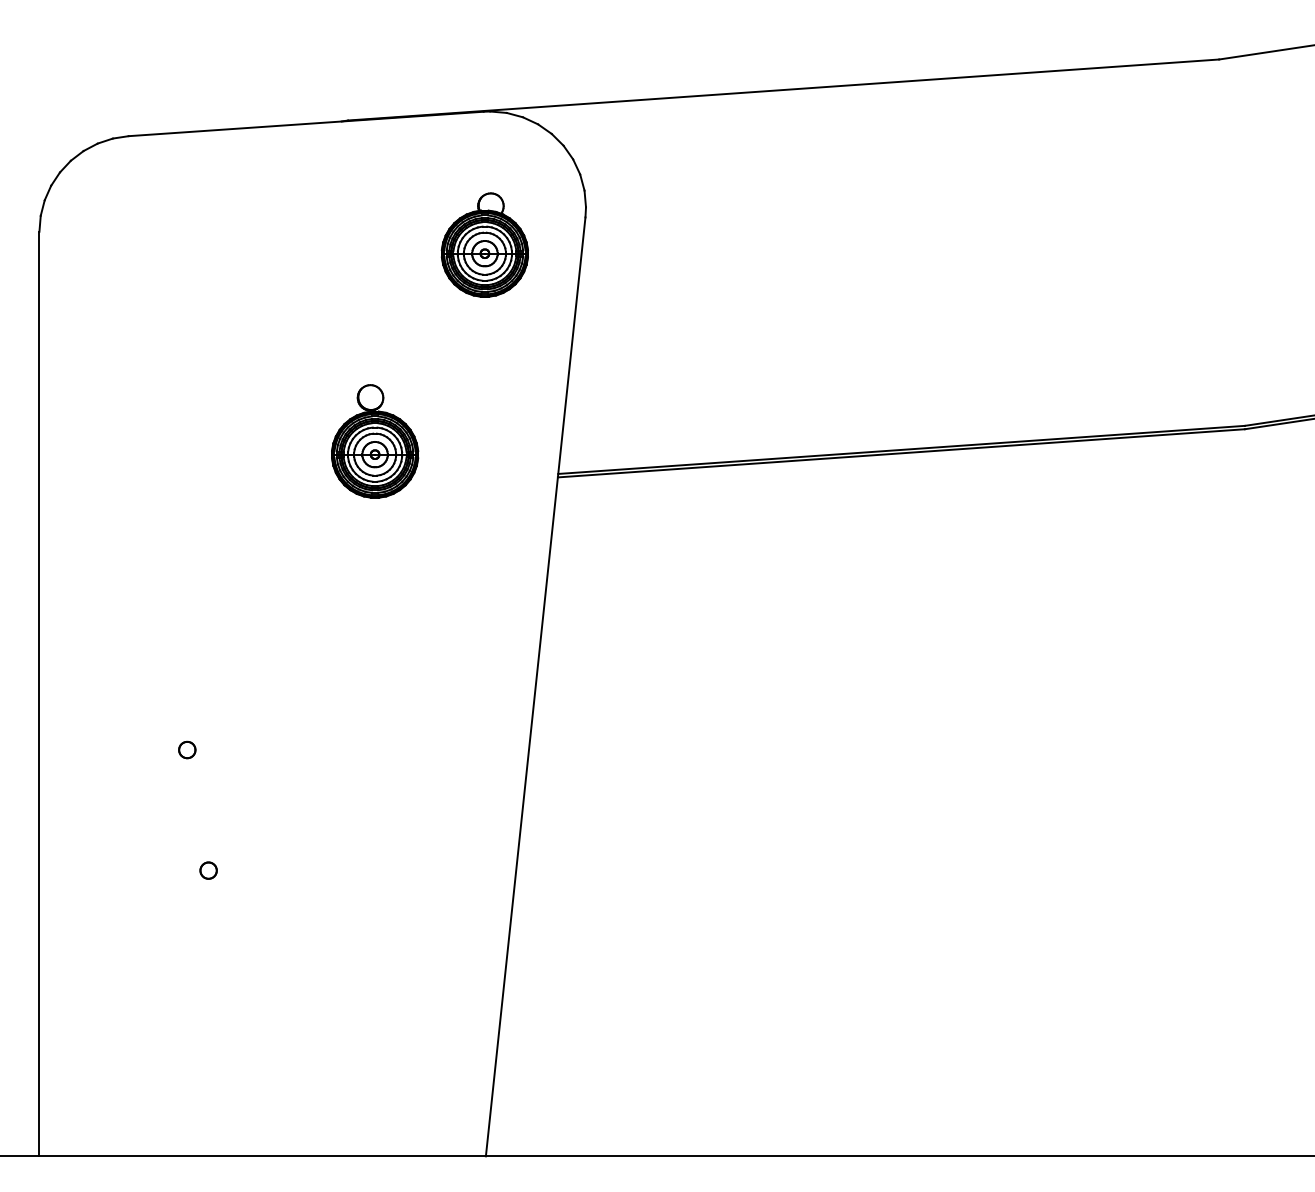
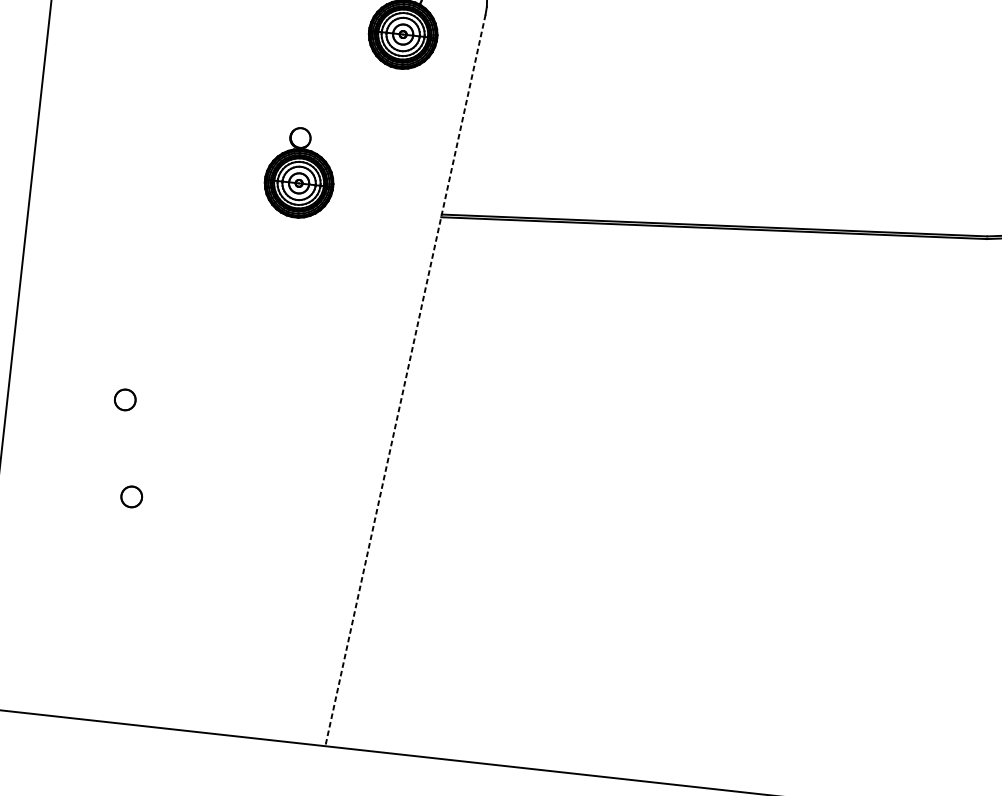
line: (535, 687) -> (405, 380), solid -> dashed
part: (187, 749) -> (125, 399), size x1.6
part: (208, 870) -> (131, 496), size x1.6

